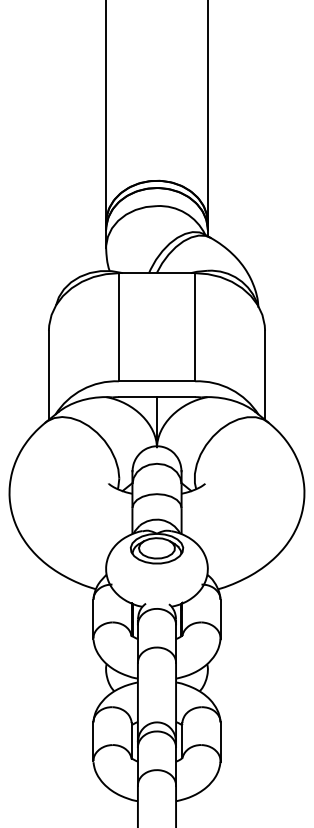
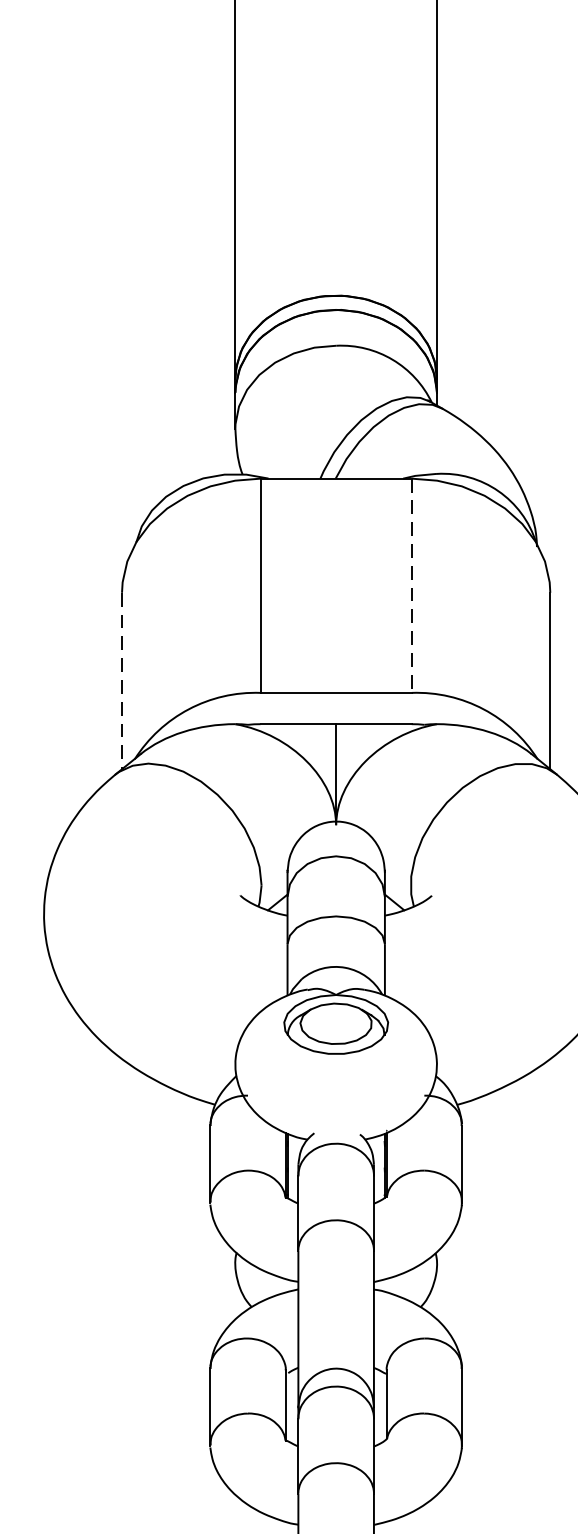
line: (195, 327) -> (412, 586), solid -> dashed
line: (48, 375) -> (121, 681), solid -> dashed

